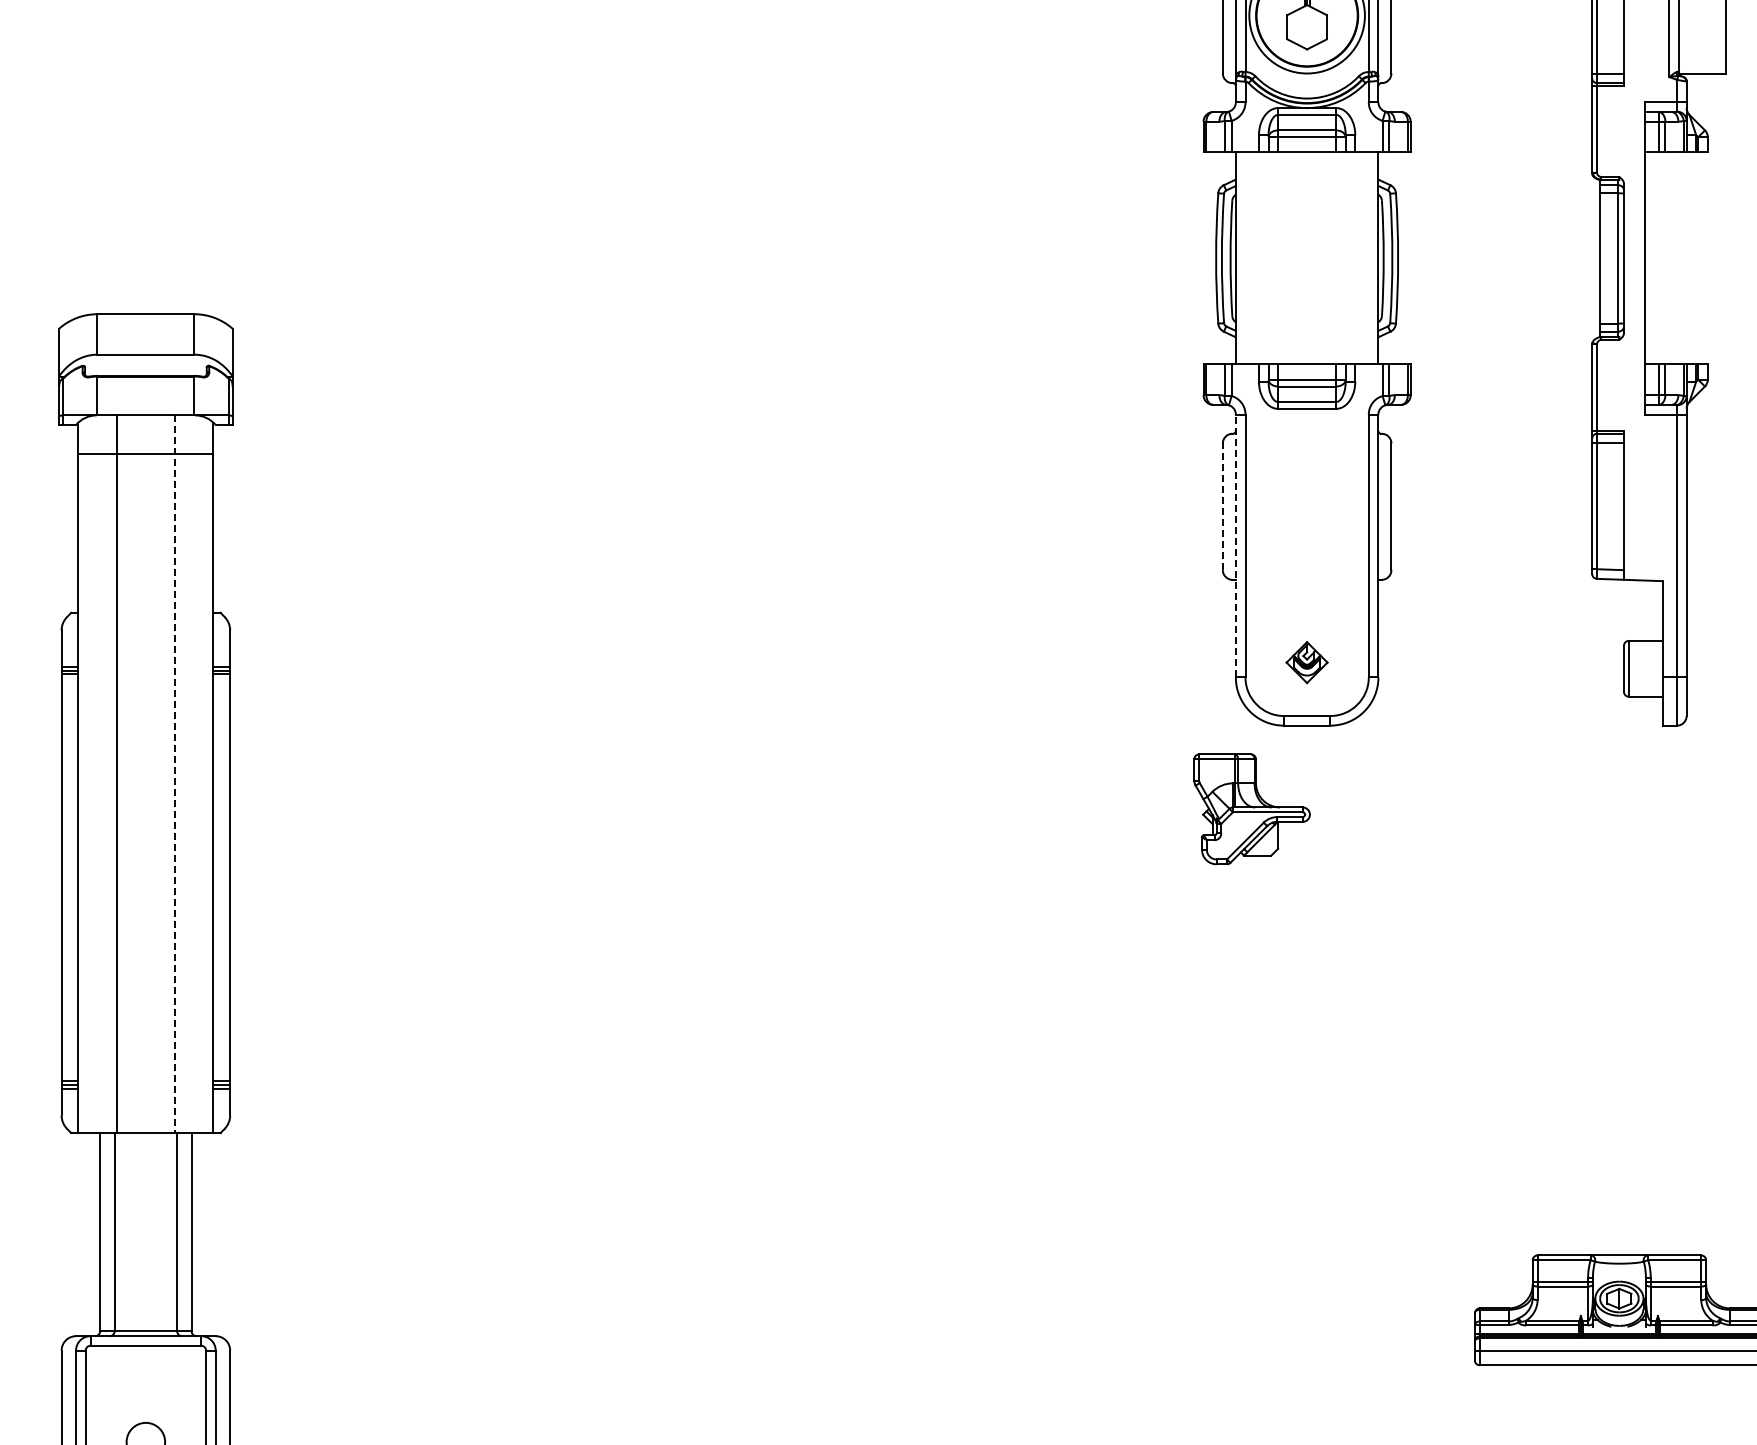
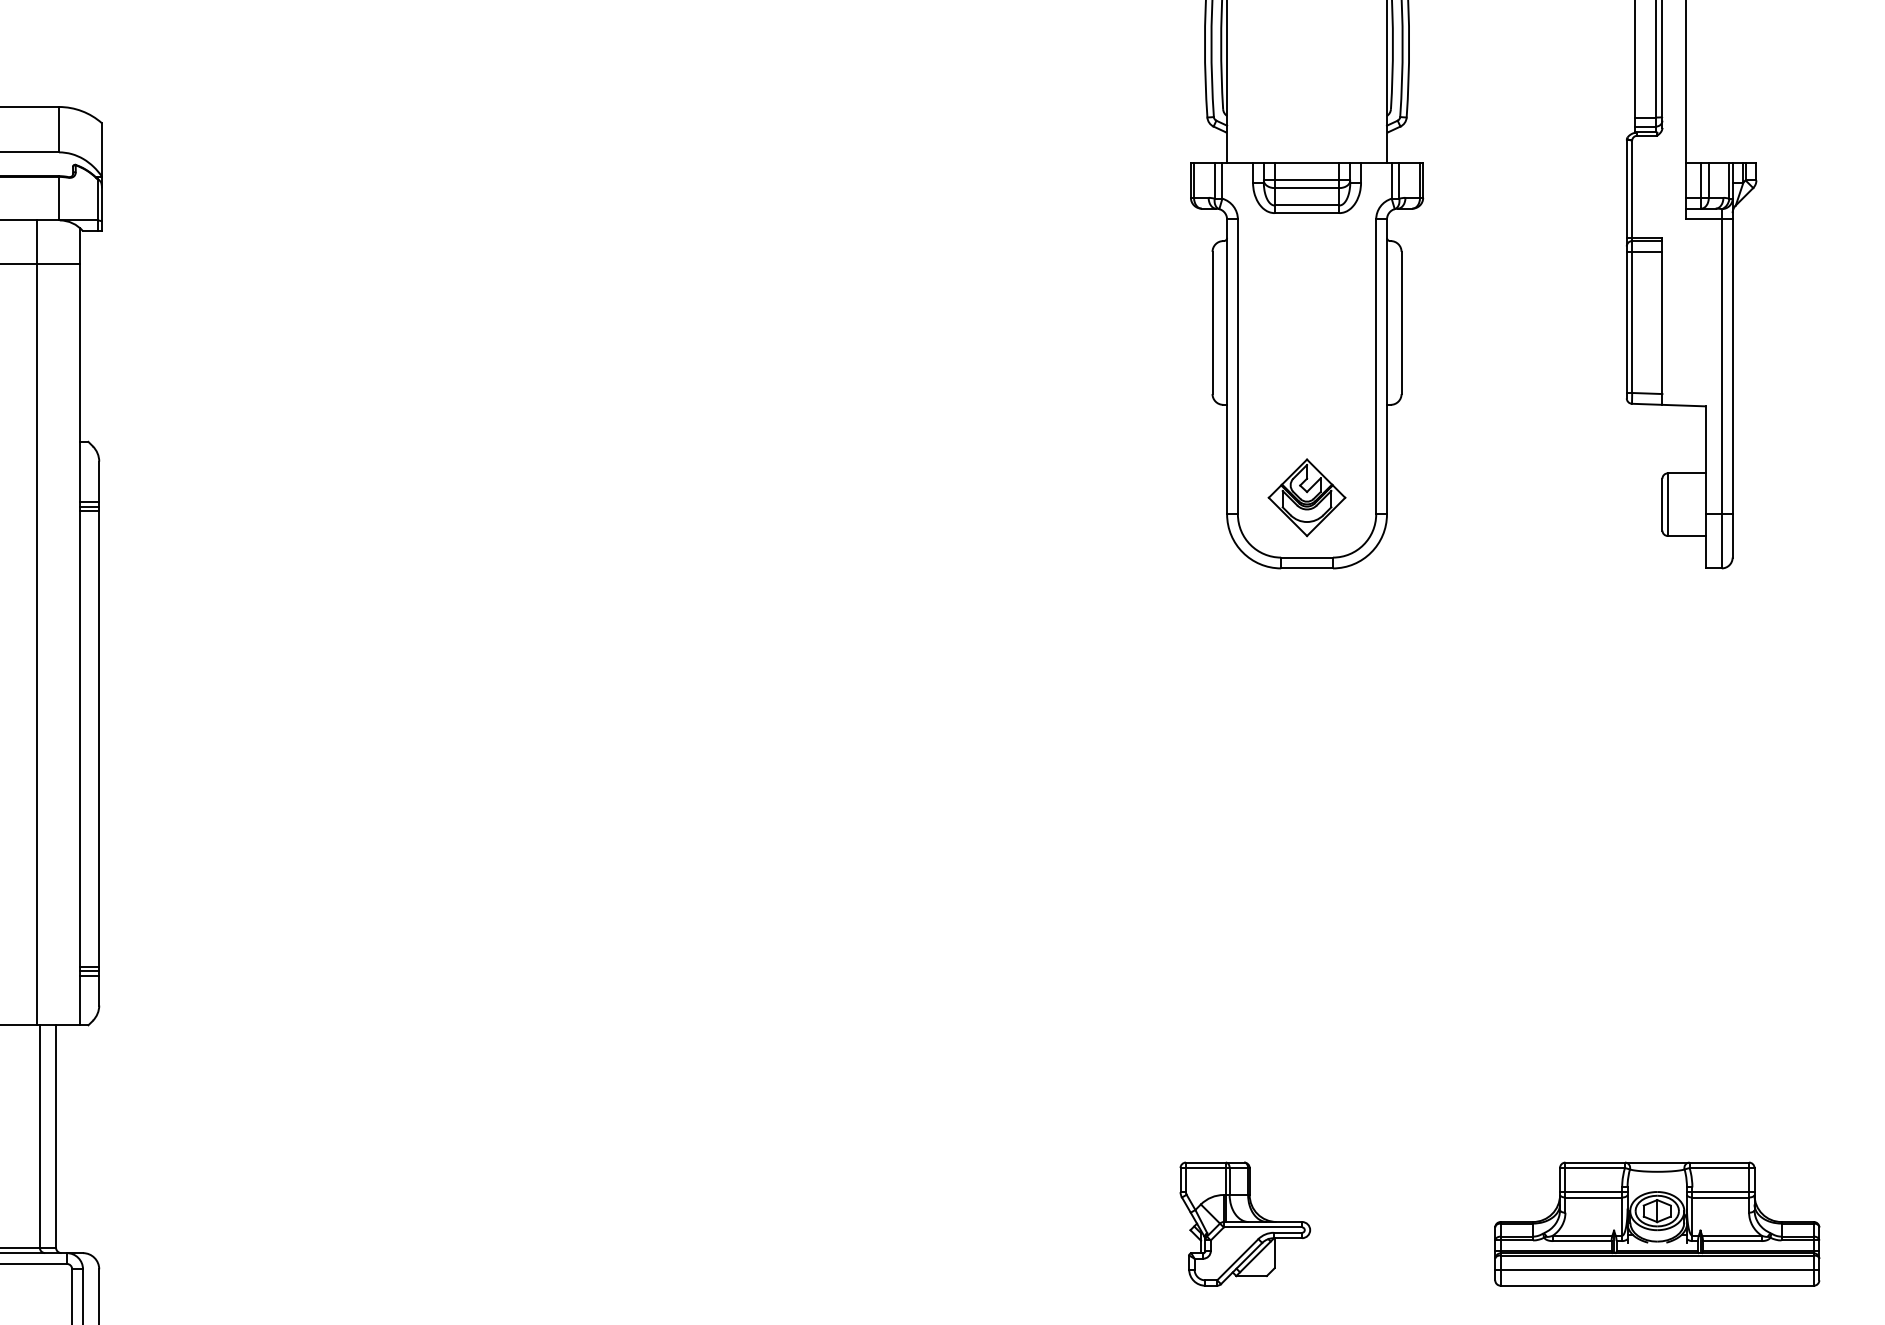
line: (1222, 506) -> (1212, 322), dashed -> solid
line: (1235, 545) -> (1226, 366), dashed -> solid
part: (1306, 662) -> (1306, 497), size x1.67
line: (175, 774) -> (37, 623), dashed -> solid
part: (1251, 809) -> (1244, 1224), moved

